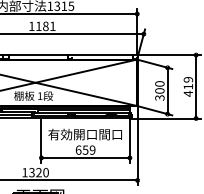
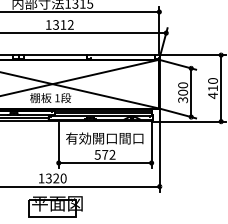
text: (45, 25) -> (63, 24), 1181 -> 1312
text: (187, 79) -> (212, 80), 419 -> 410
text: (84, 149) -> (104, 154), 659 -> 572

